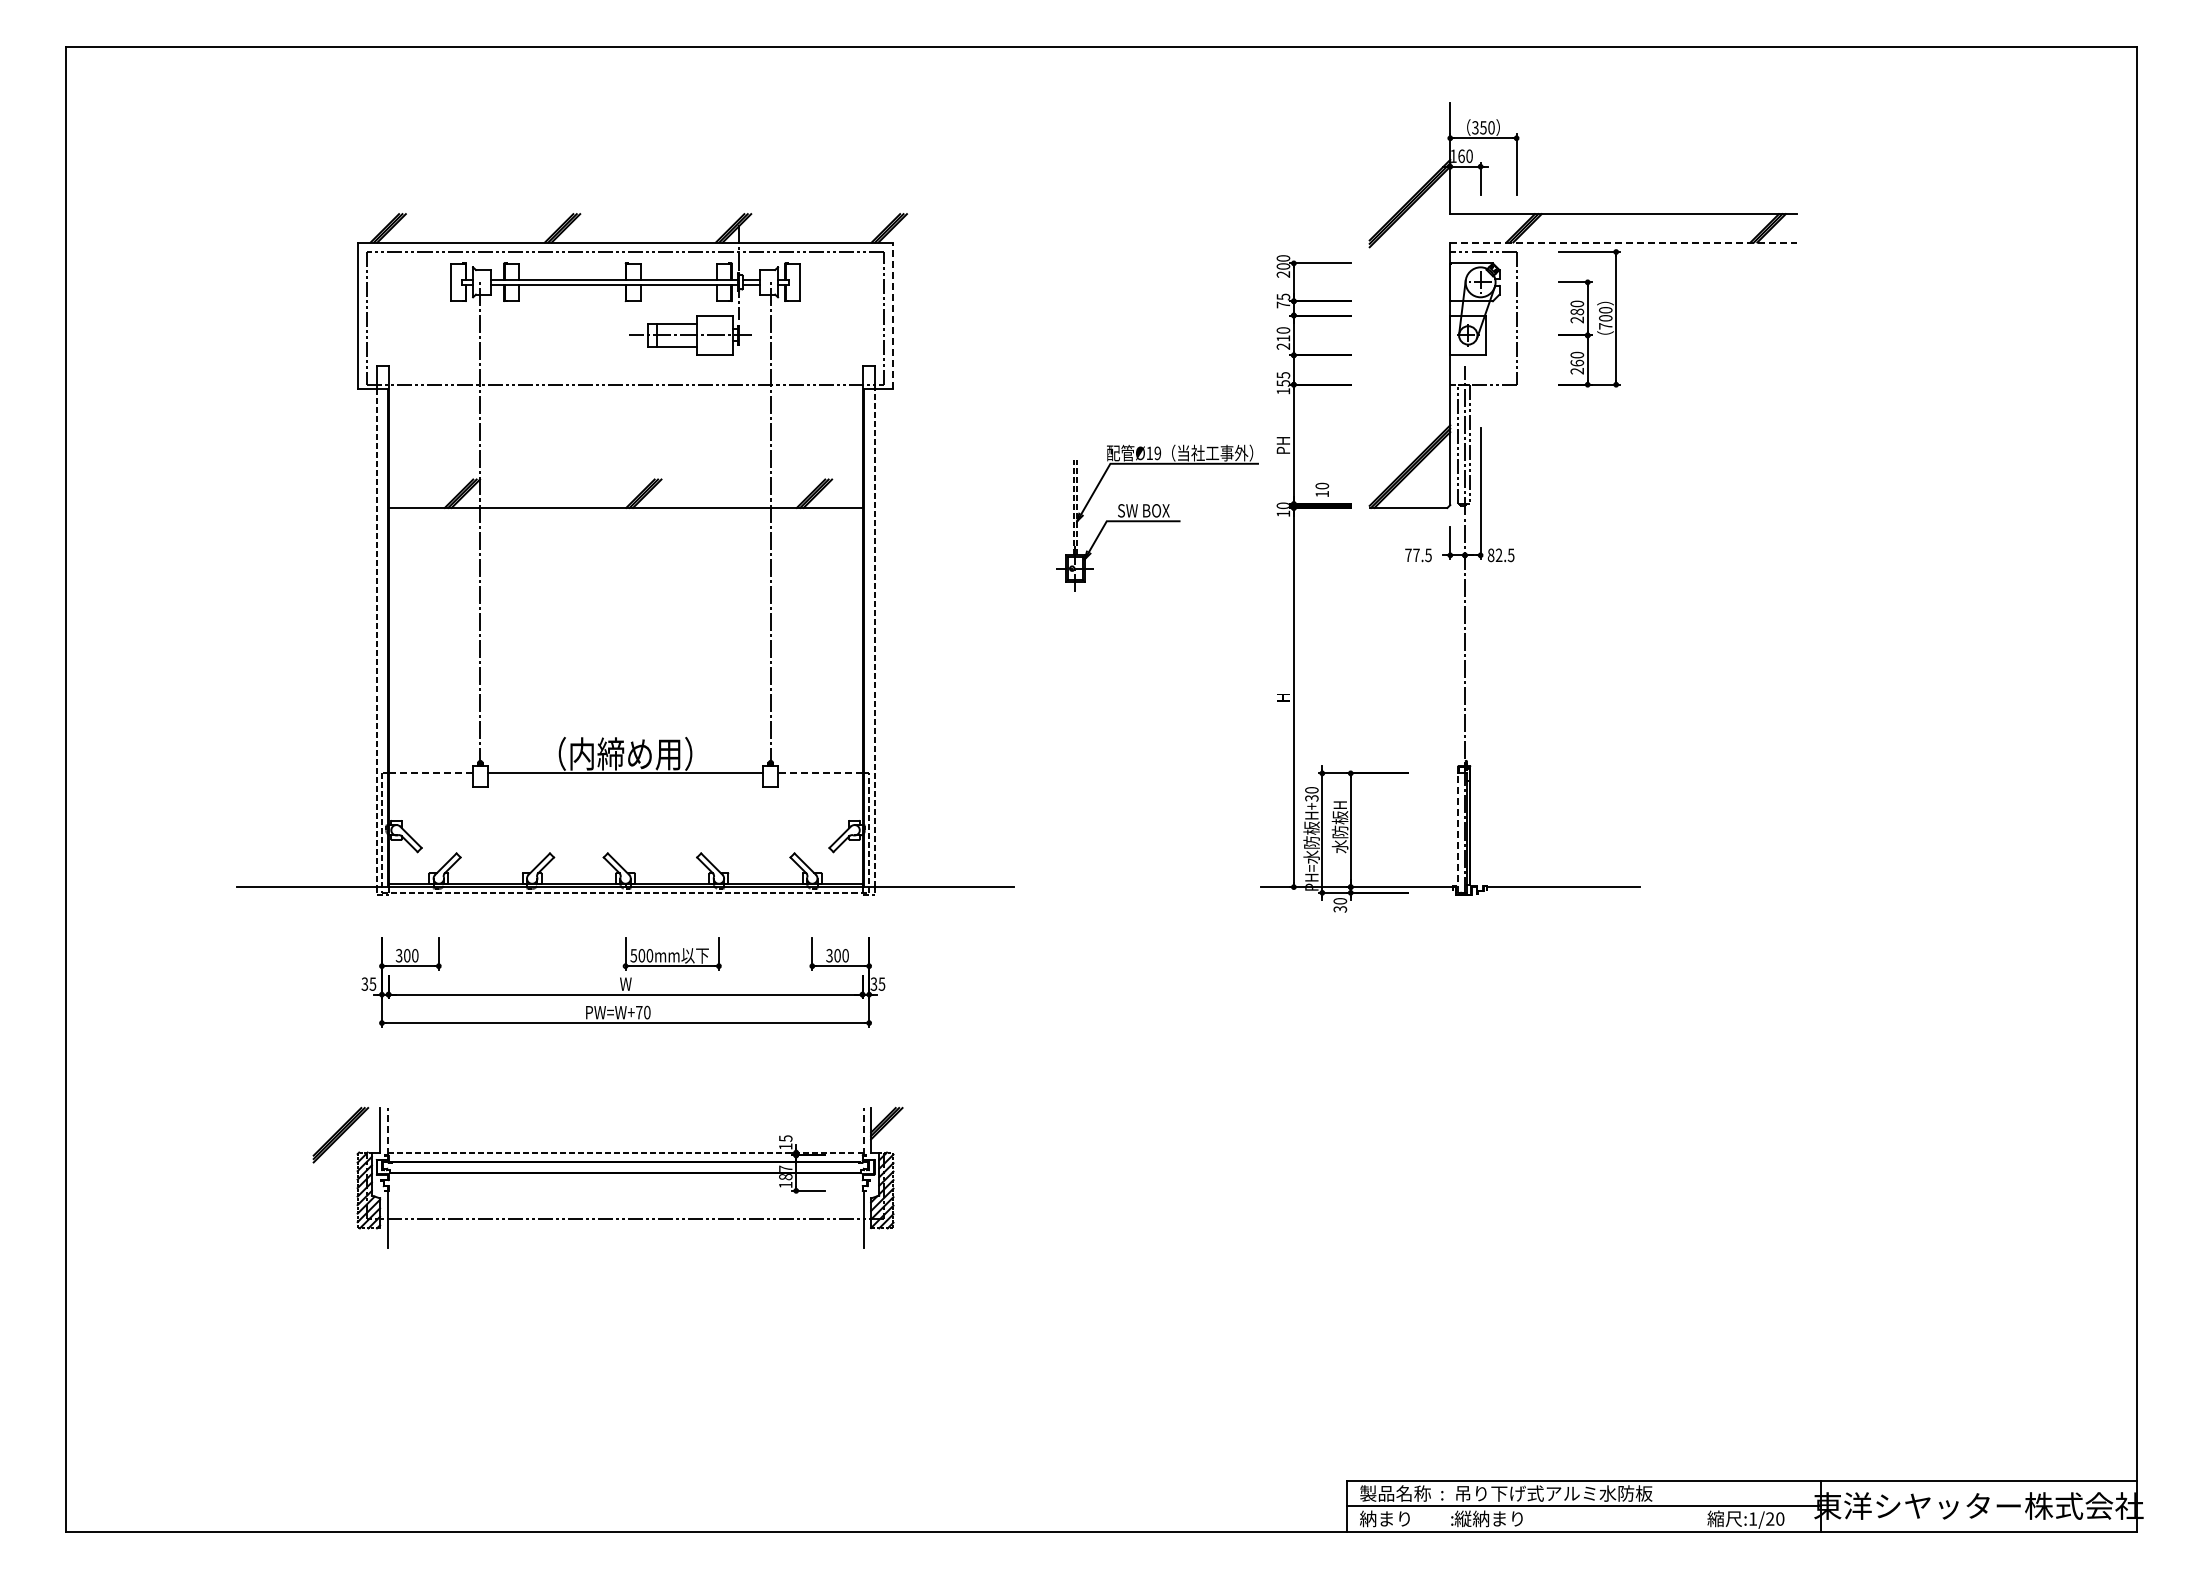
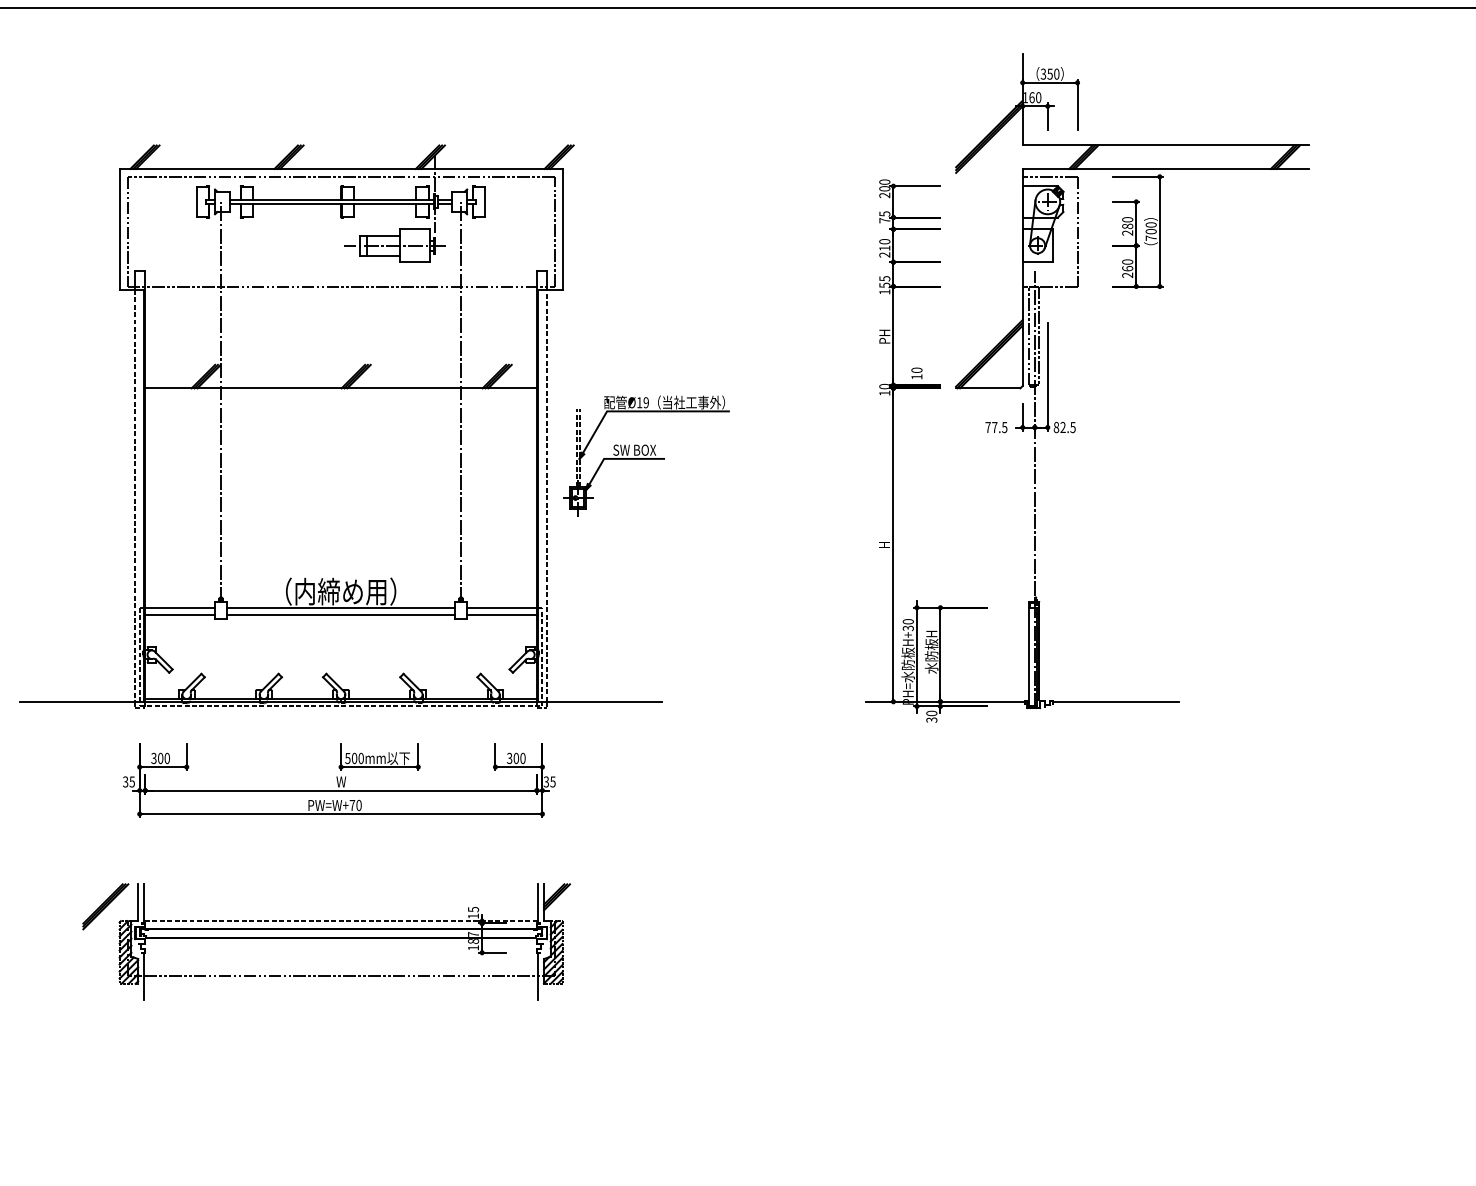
line: (1623, 242) -> (1165, 168), dashed -> solid
line: (893, 315) -> (562, 229), dashed -> solid
part: (1157, 517) -> (646, 455), moved
line: (430, 773) -> (179, 607), dashed -> solid
line: (819, 773) -> (501, 607), dashed -> solid
line: (430, 782) -> (179, 615), added
line: (625, 782) -> (341, 615), added
line: (820, 782) -> (502, 615), added
line: (1458, 833) -> (1029, 657), dashed -> solid
line: (387, 1131) -> (144, 903), dashed -> solid
line: (863, 1131) -> (537, 903), dashed -> solid

